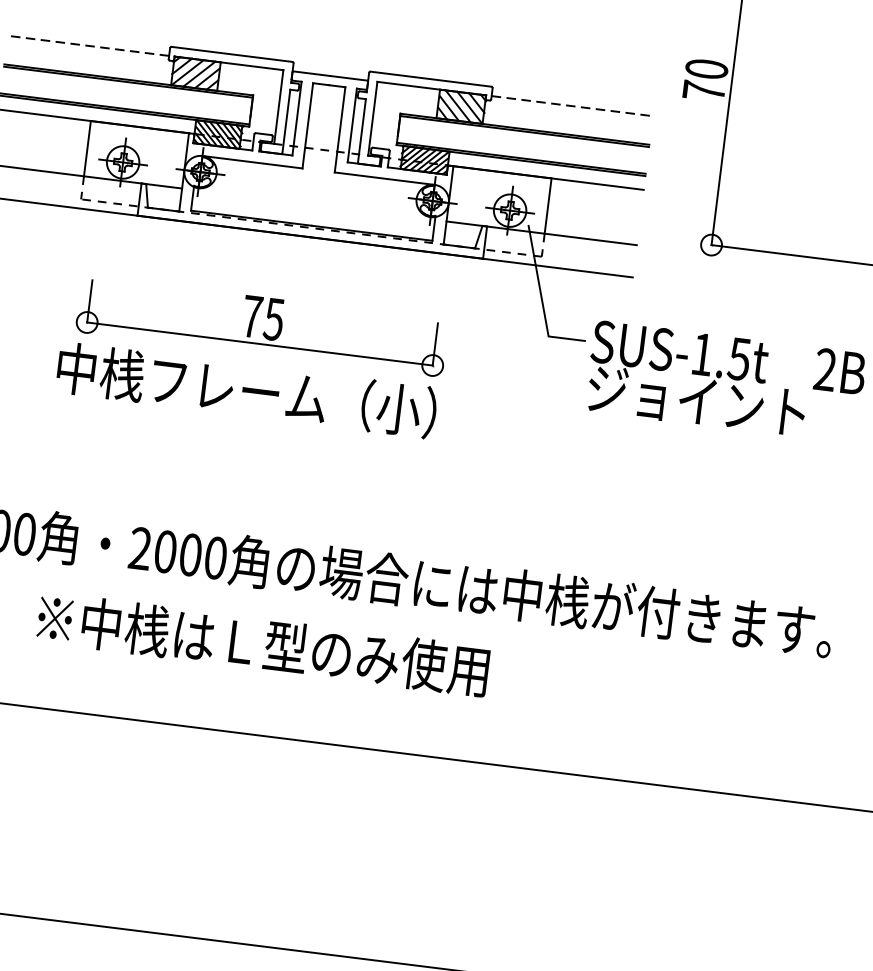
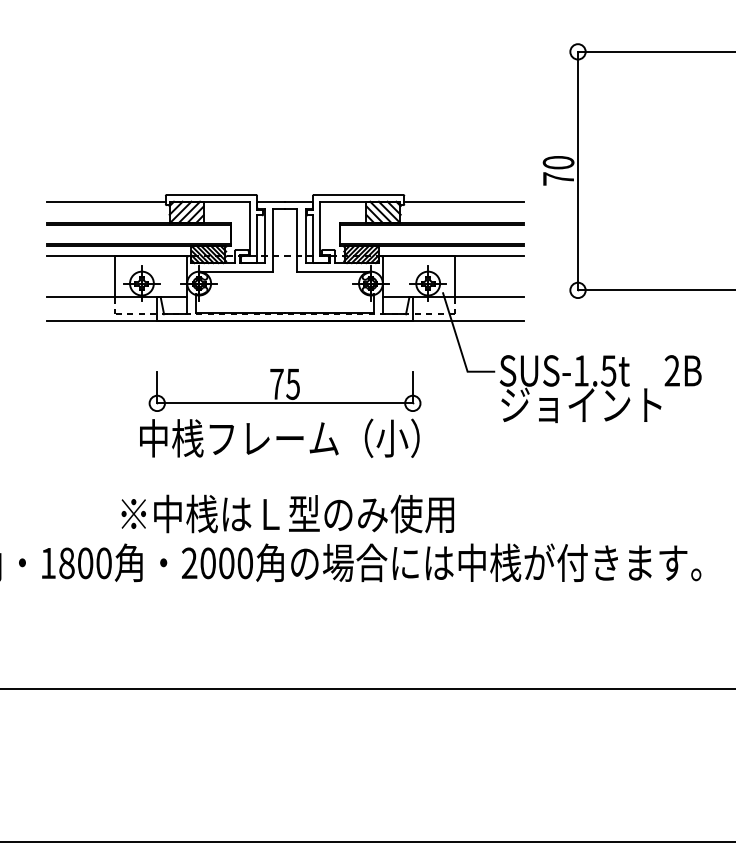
line: (89, 45) -> (106, 201), dashed -> solid
line: (571, 105) -> (463, 201), dashed -> solid
part: (253, 343) -> (280, 403), moved
text: (263, 643) -> (287, 513), moved

